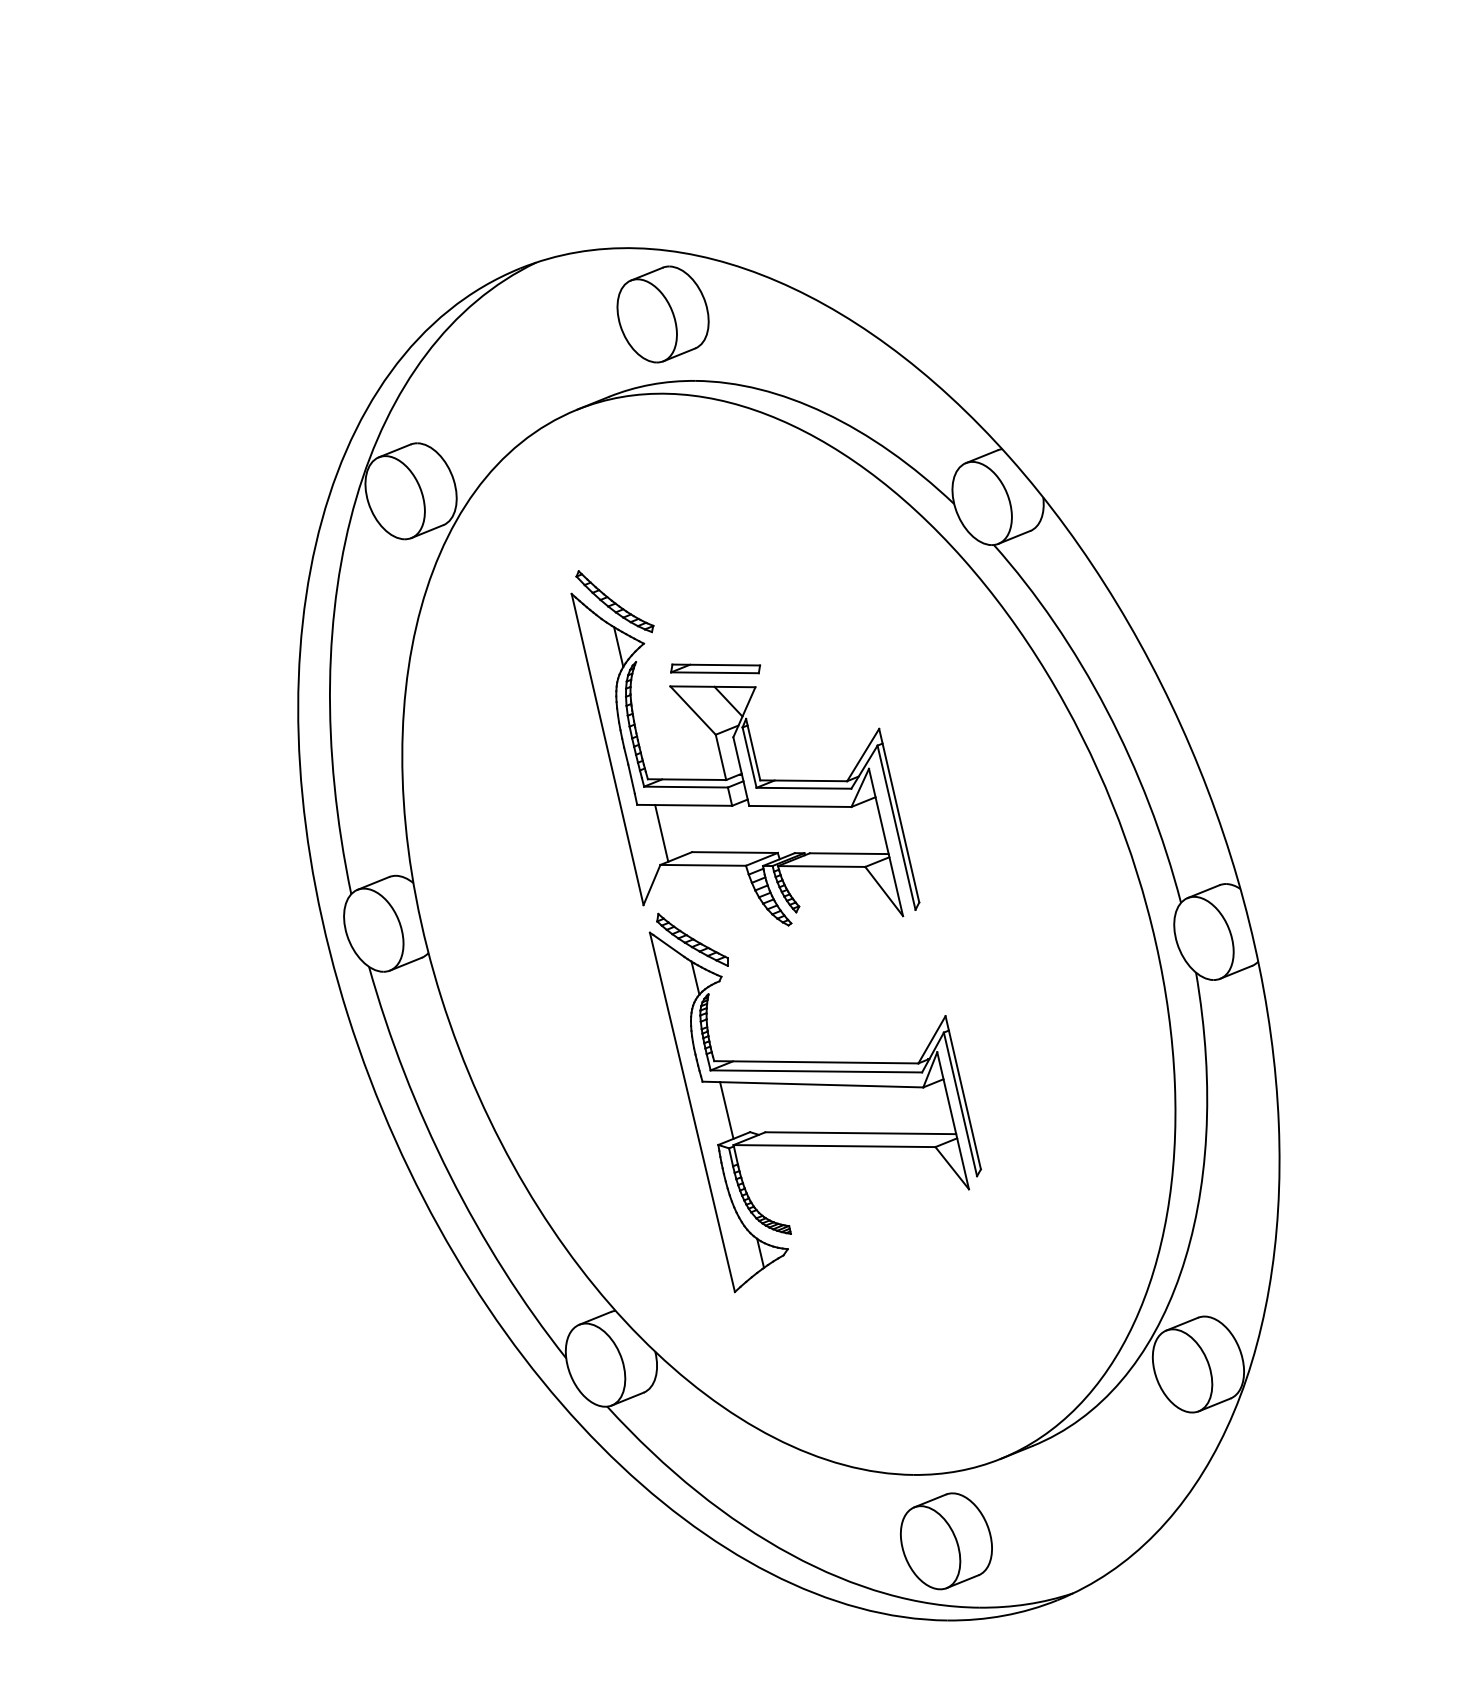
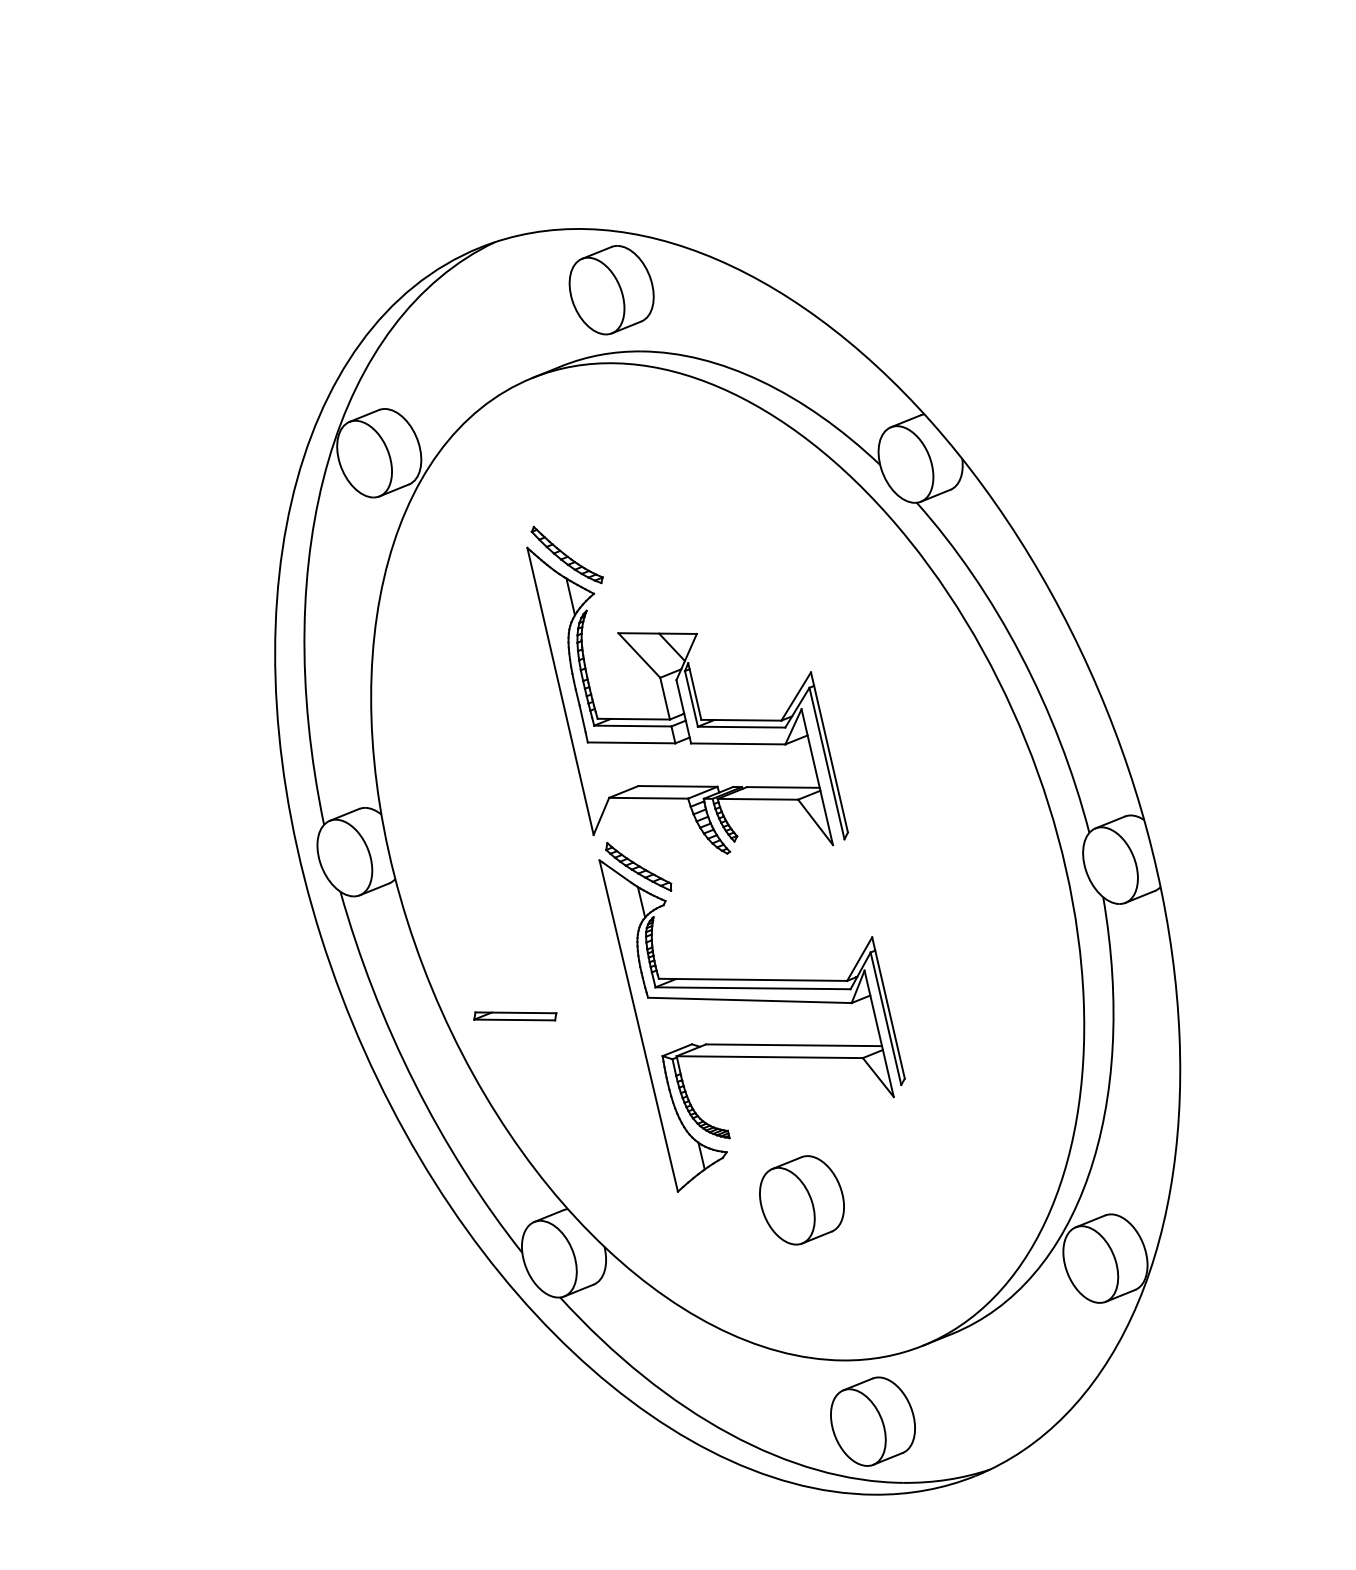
part: (715, 668) -> (515, 1016), moved
line: (661, 833) -> (610, 768), removed
line: (726, 1110) -> (670, 1024), removed
part: (869, 1301) -> (802, 1200), added

